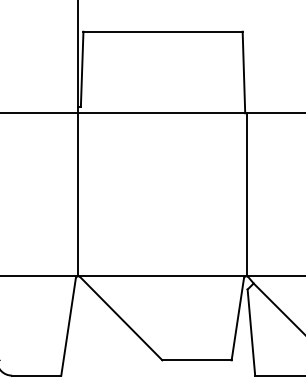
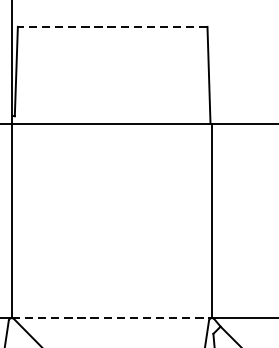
line: (163, 31) -> (113, 26), solid -> dashed
line: (162, 276) -> (112, 318), solid -> dashed

